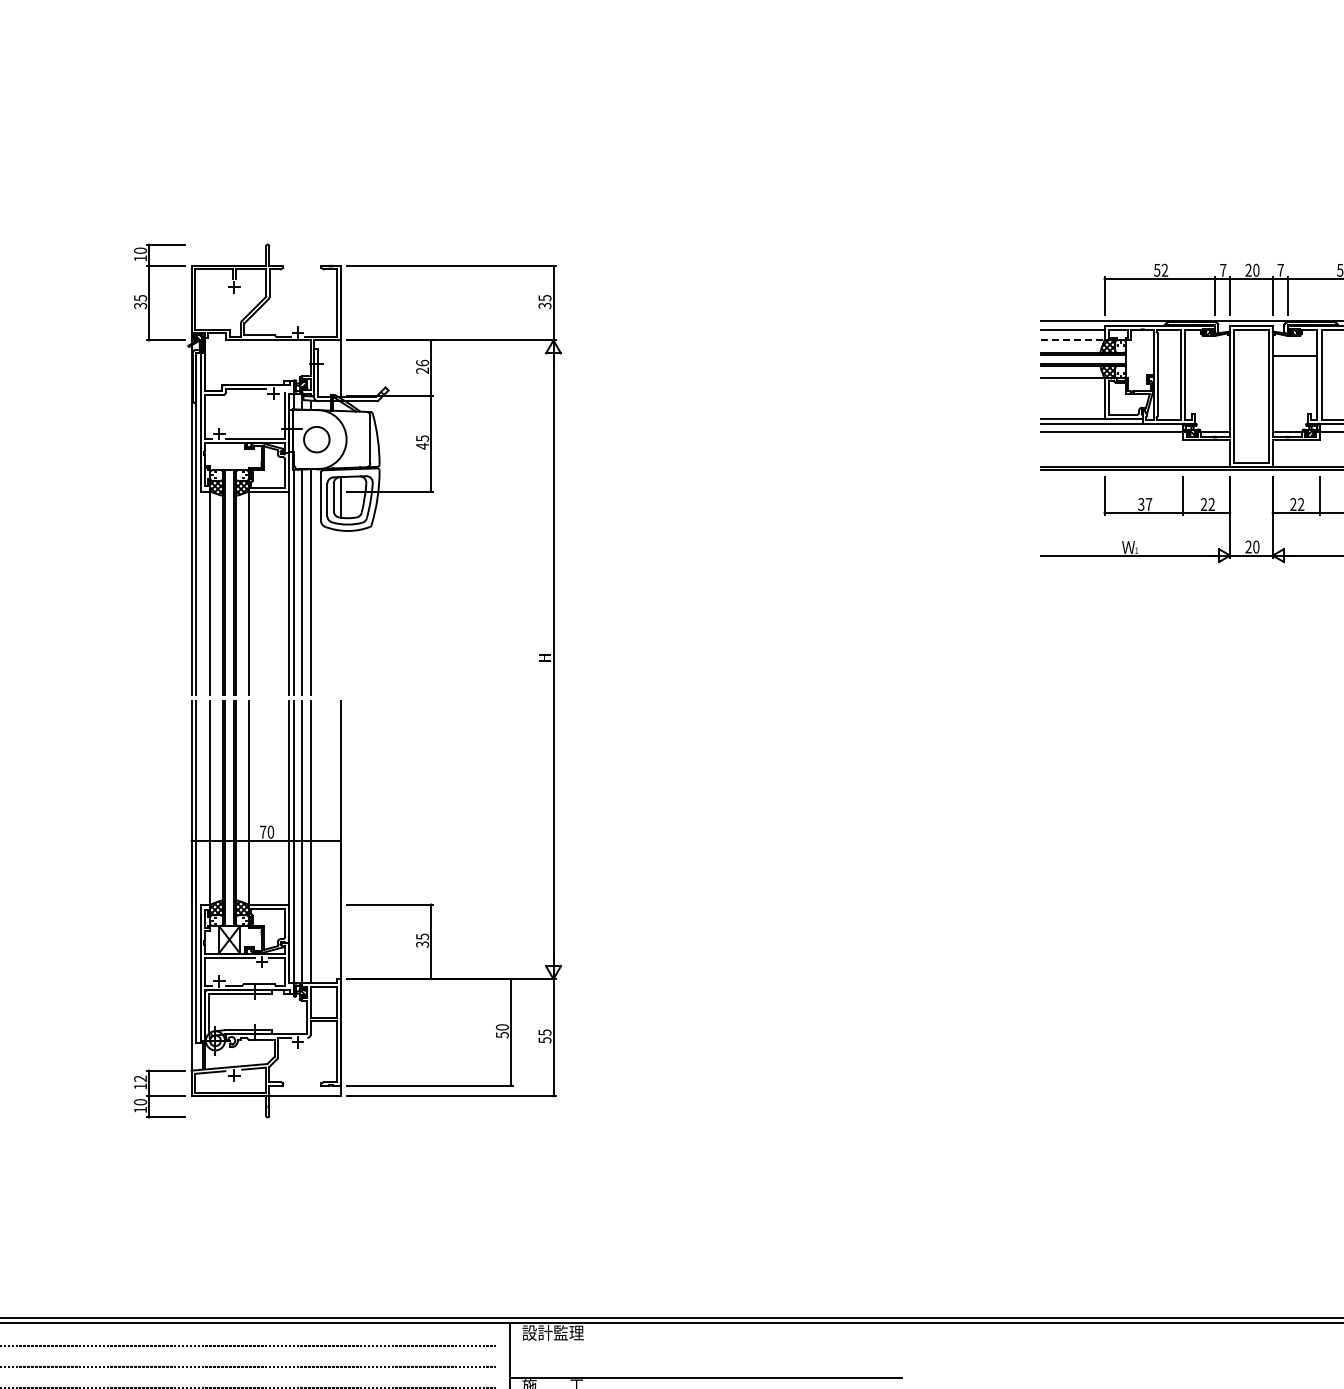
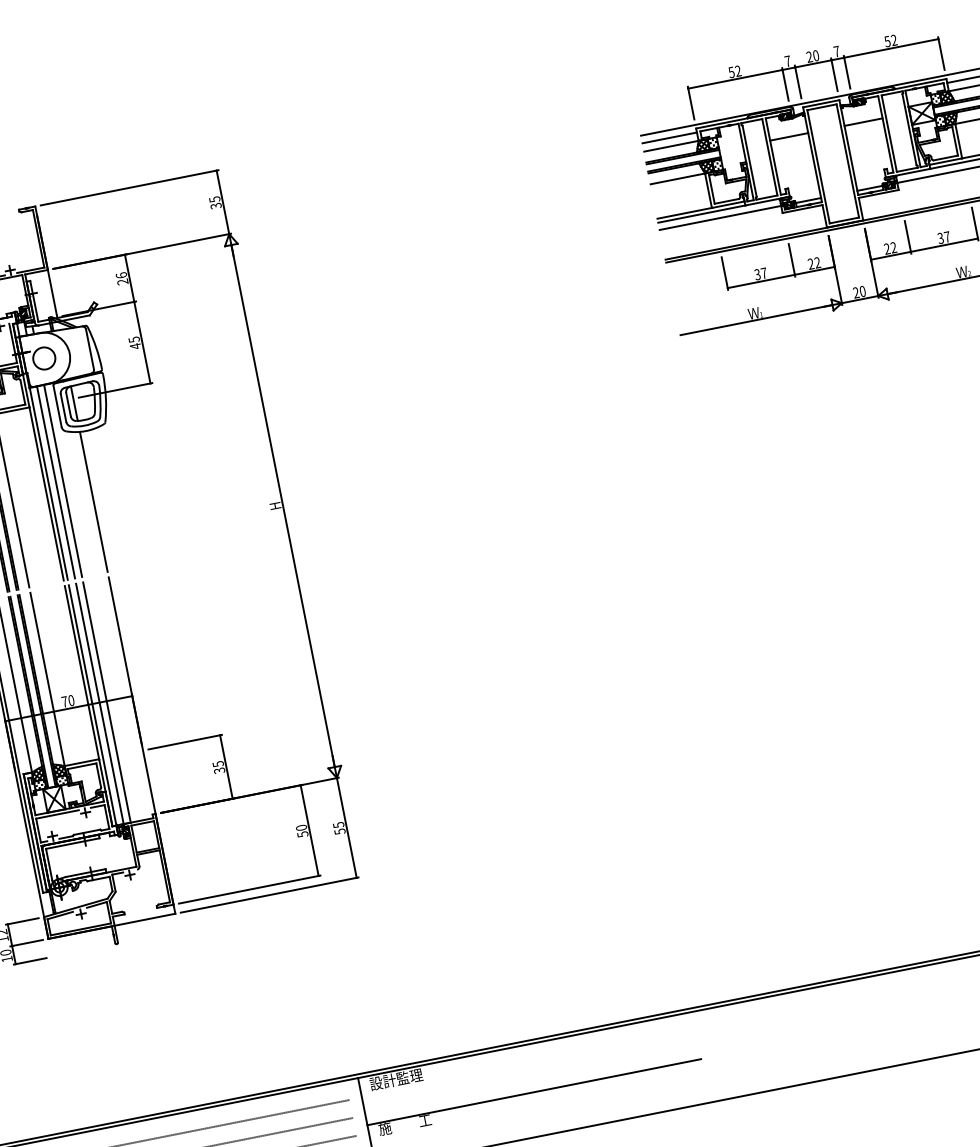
line: (1073, 340) -> (672, 146), dashed -> solid
line: (1207, 355) -> (788, 136), added
line: (340, 612) -> (93, 501), added

